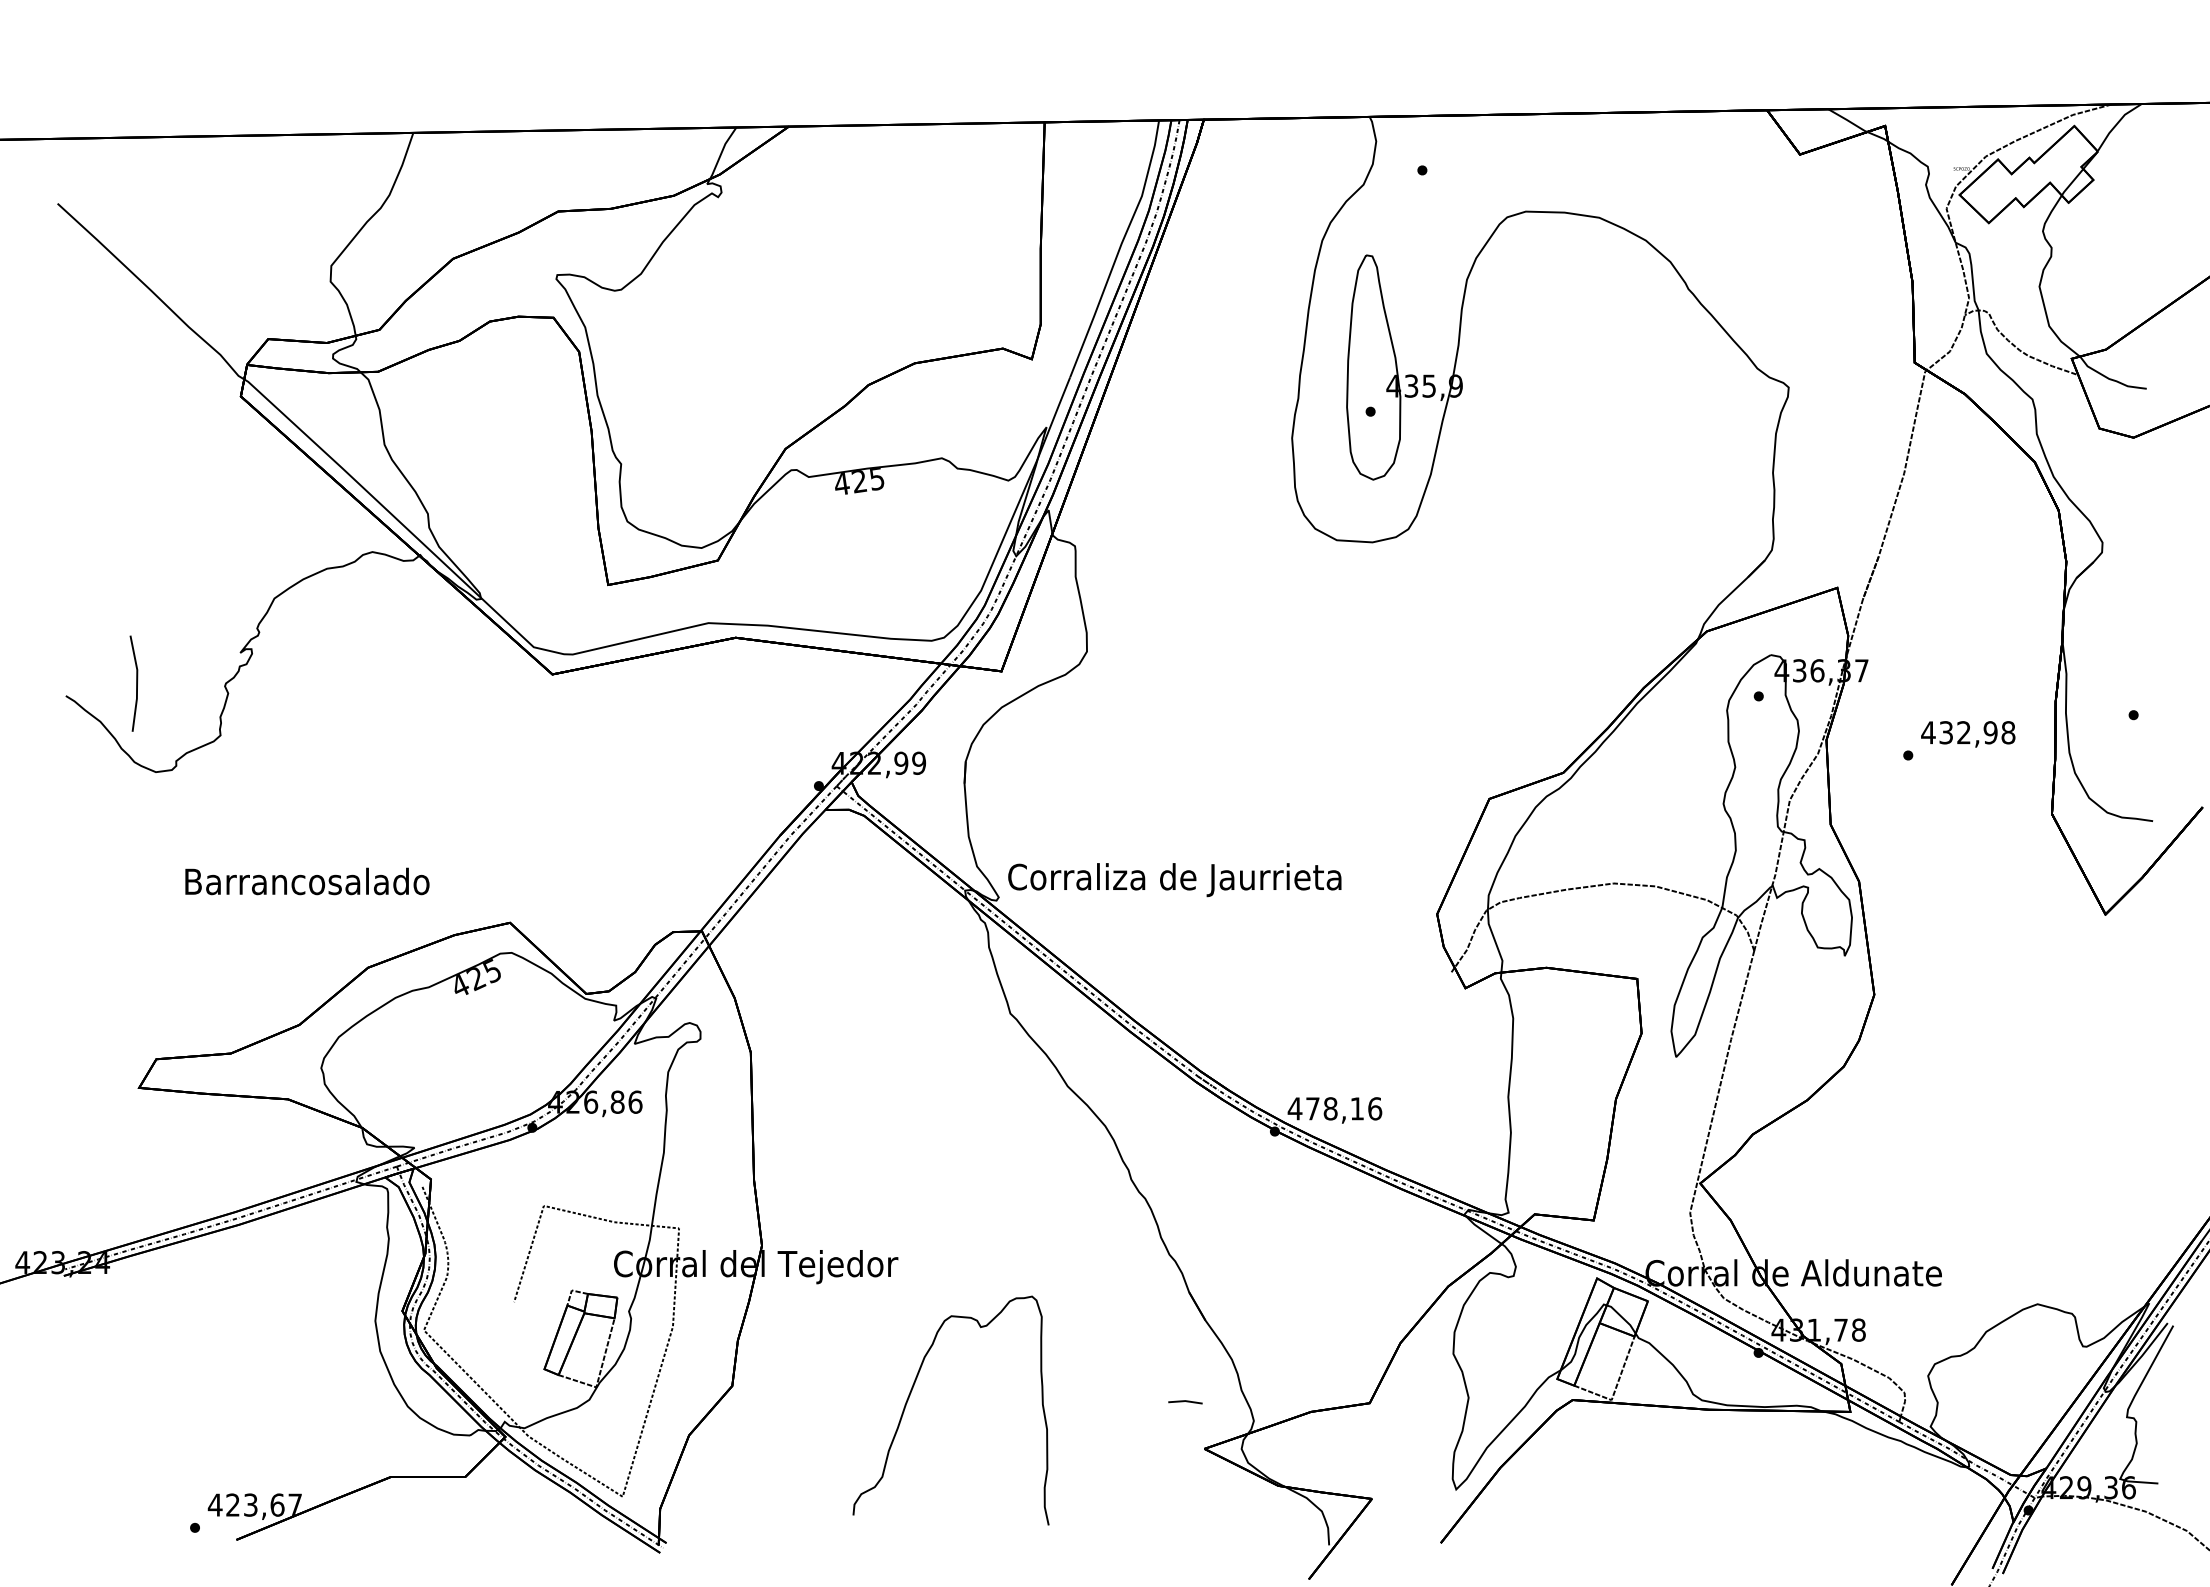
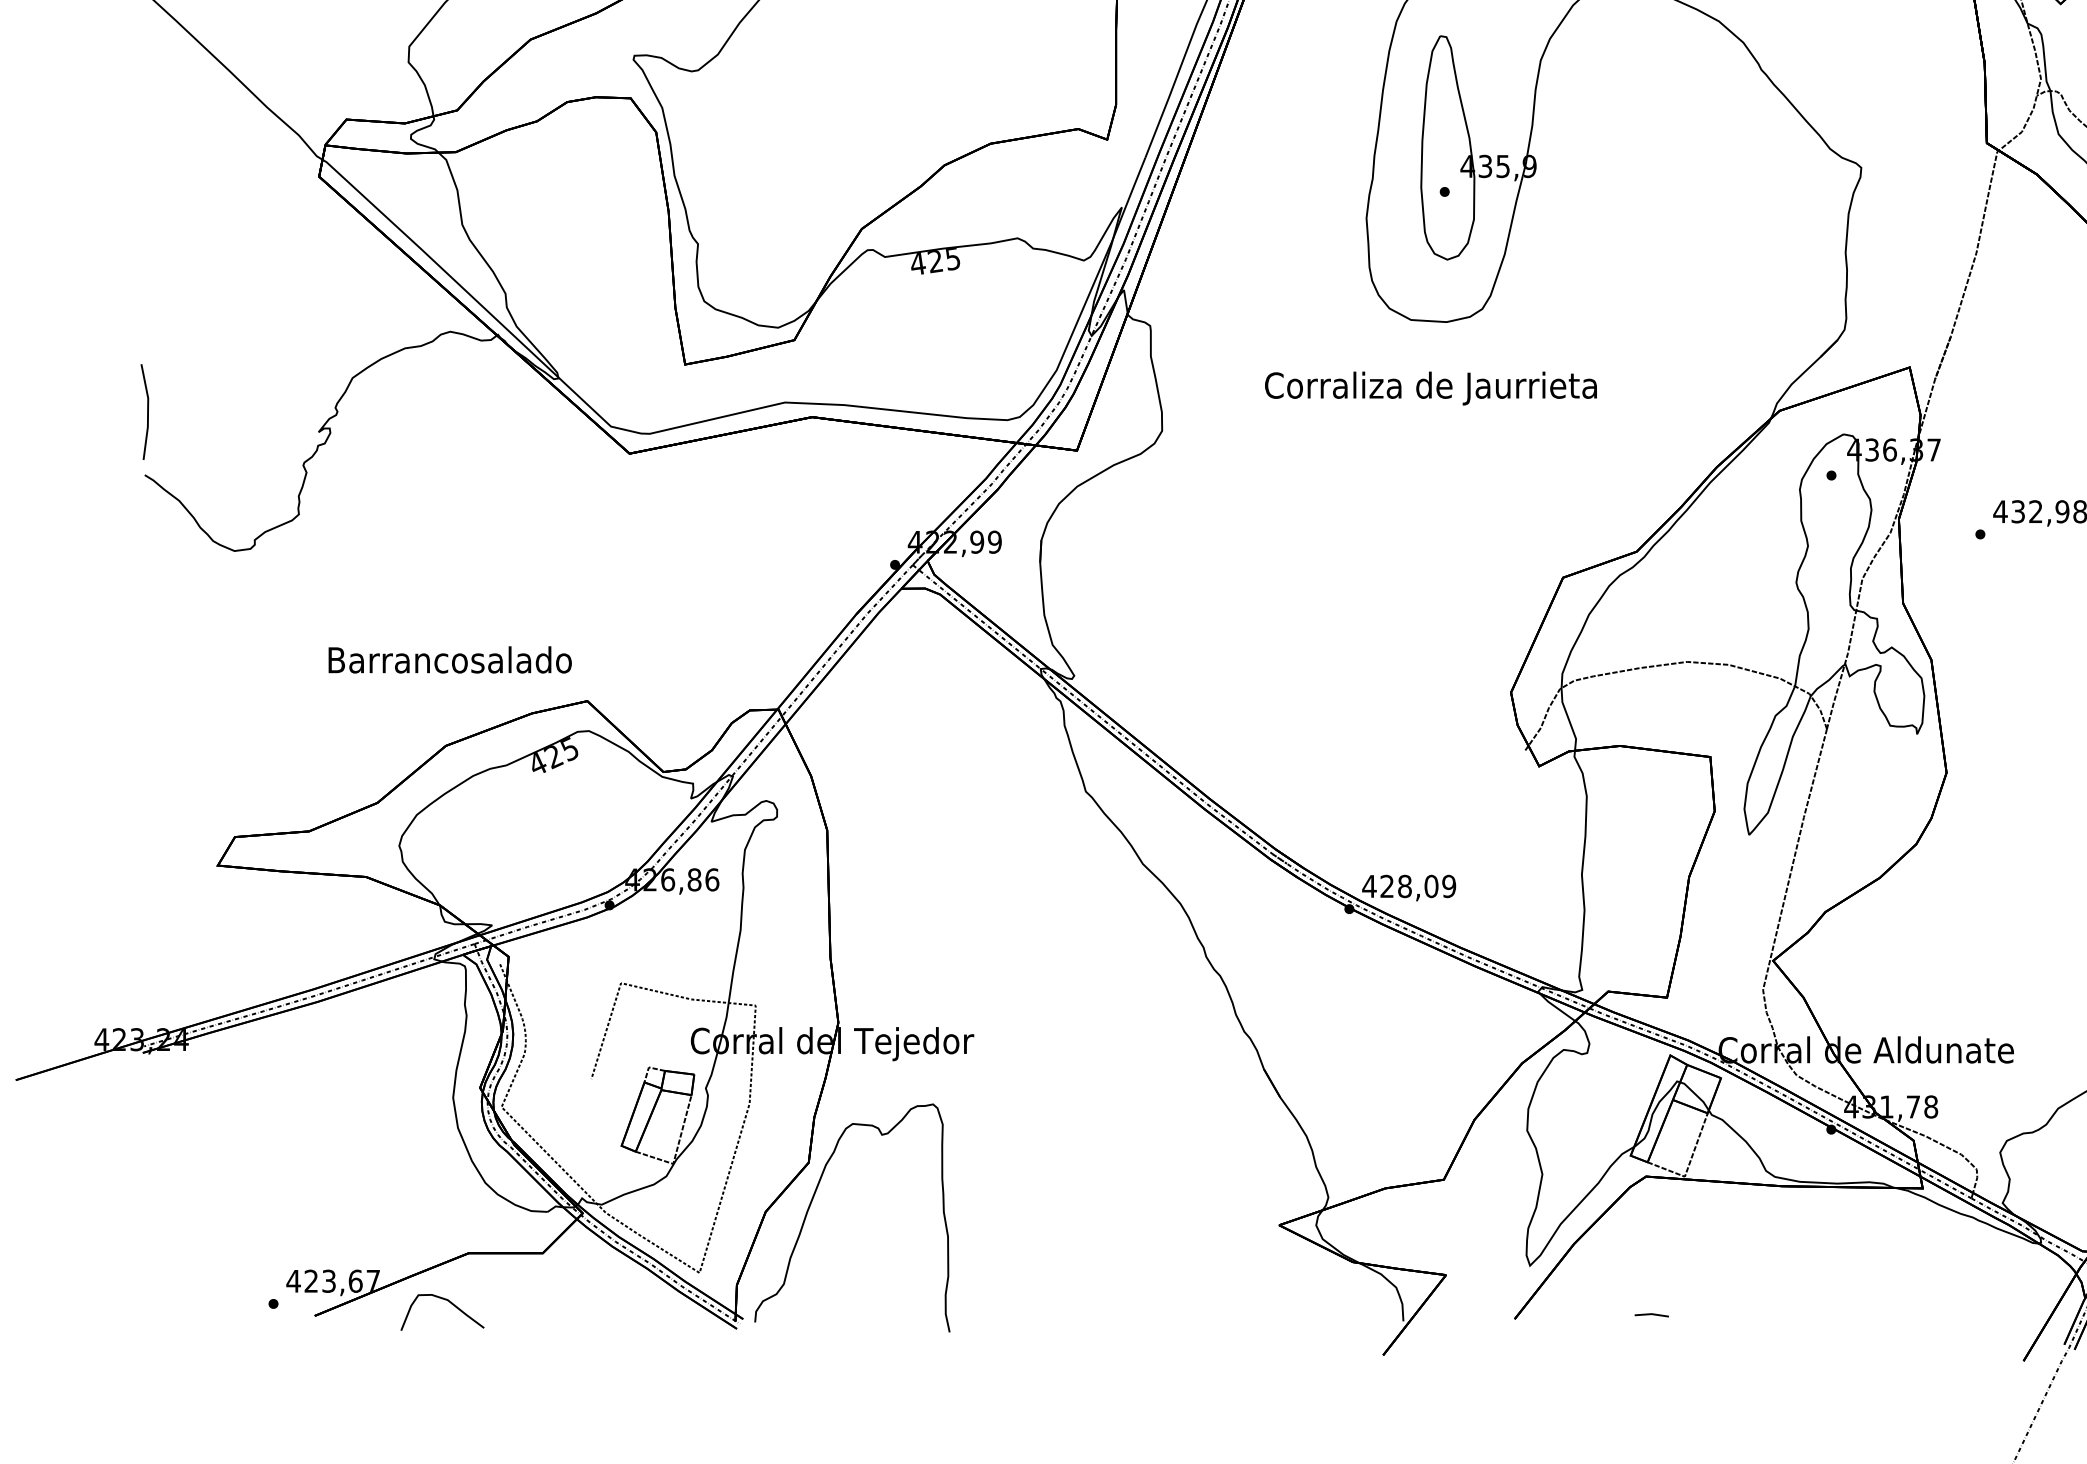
line: (136, 683) -> (147, 411), moved
text: (1174, 880) -> (1430, 388), moved
text: (307, 881) -> (450, 659), moved
text: (1344, 1108) -> (1418, 886), 478,16 -> 428,09
curve: (911, 1393) -> (812, 1200), moved
line: (1185, 1401) -> (1651, 1314), moved
curve: (372, 1527) -> (450, 1303), added

